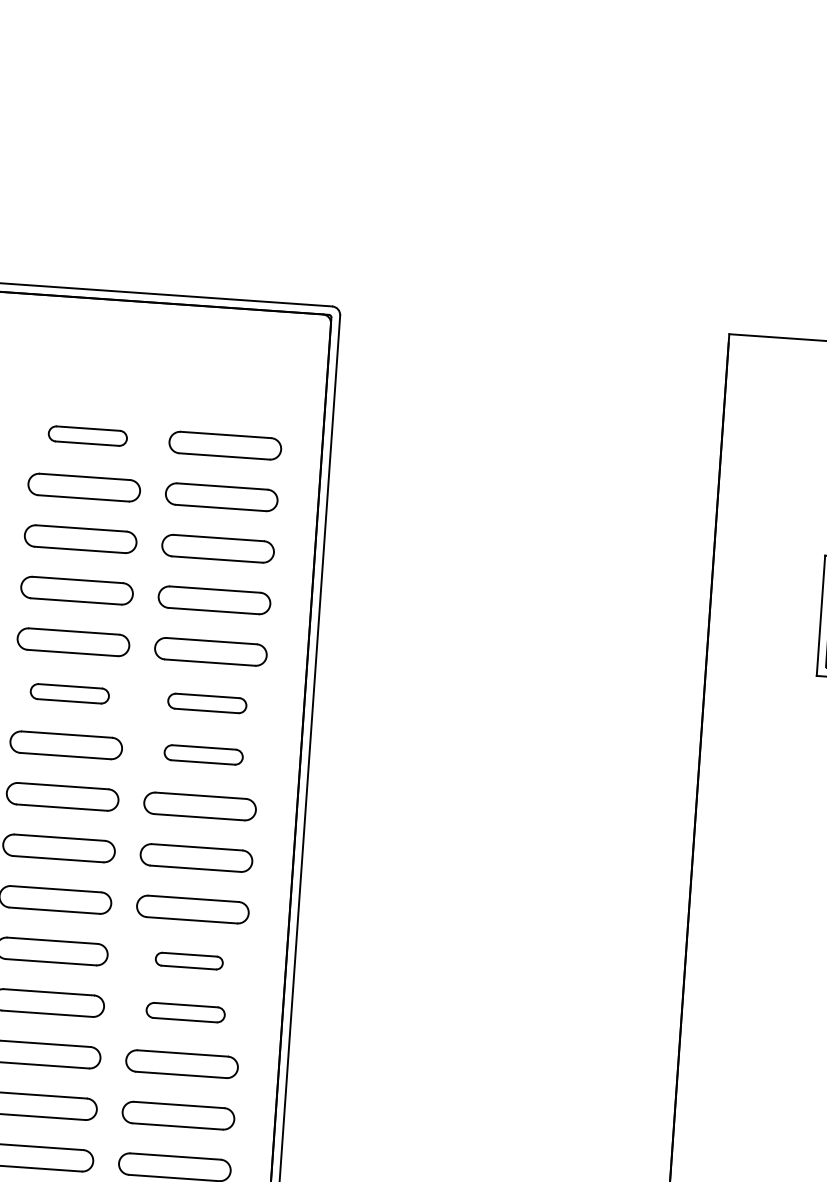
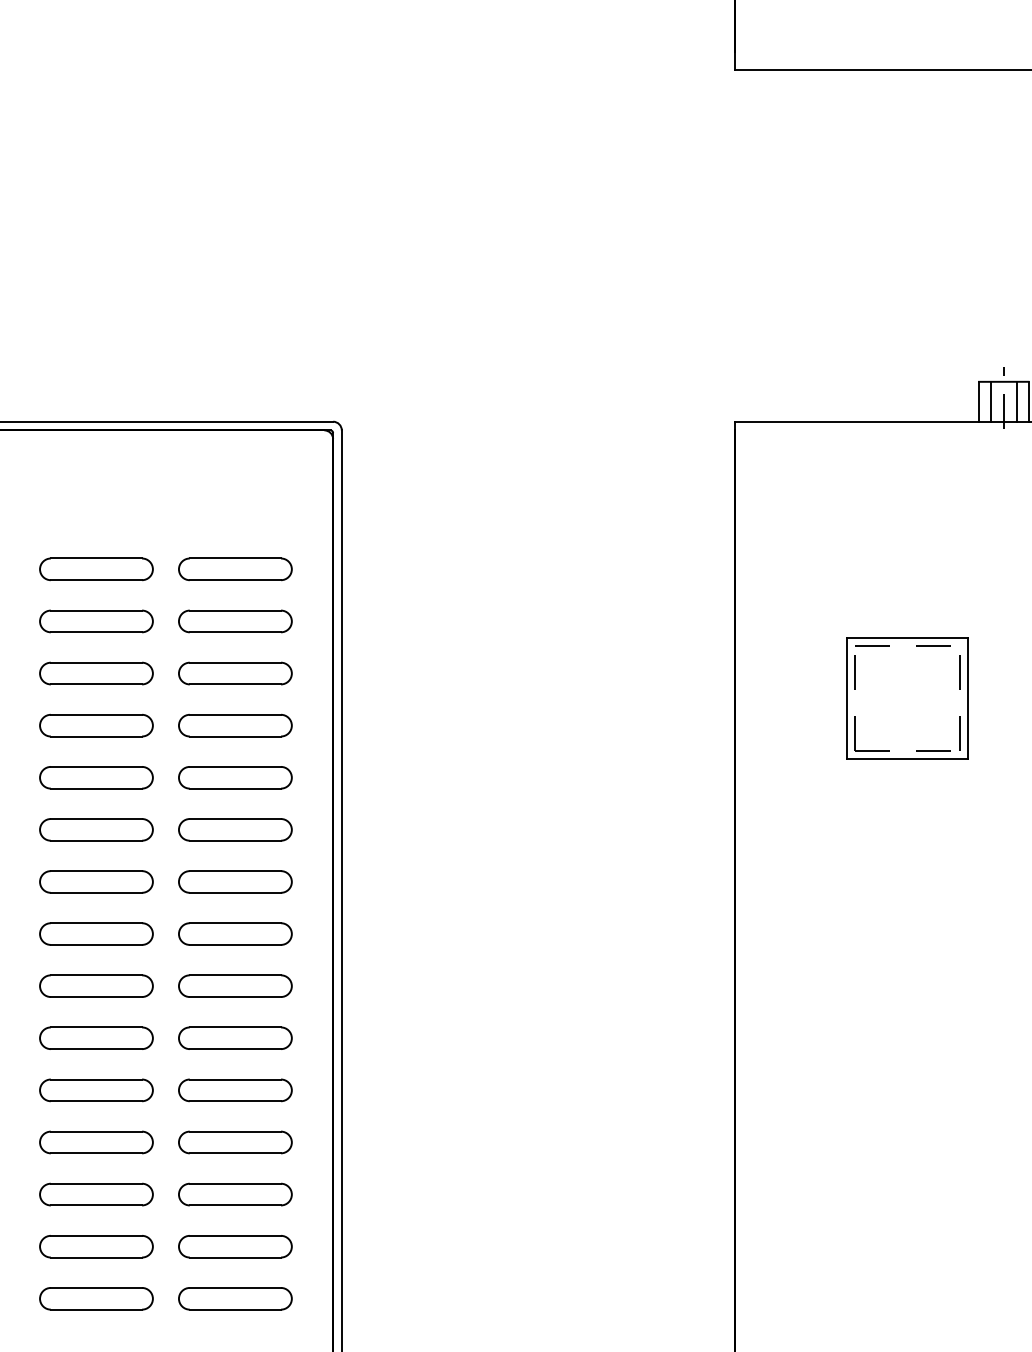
part: (87, 436) -> (96, 569), size x1.43
part: (69, 693) -> (96, 829), size x1.43
part: (207, 703) -> (235, 829), size x1.43
part: (203, 754) -> (235, 881), size x1.43
part: (189, 961) -> (235, 1090), size x1.67
part: (185, 1012) -> (235, 1142), size x1.43

